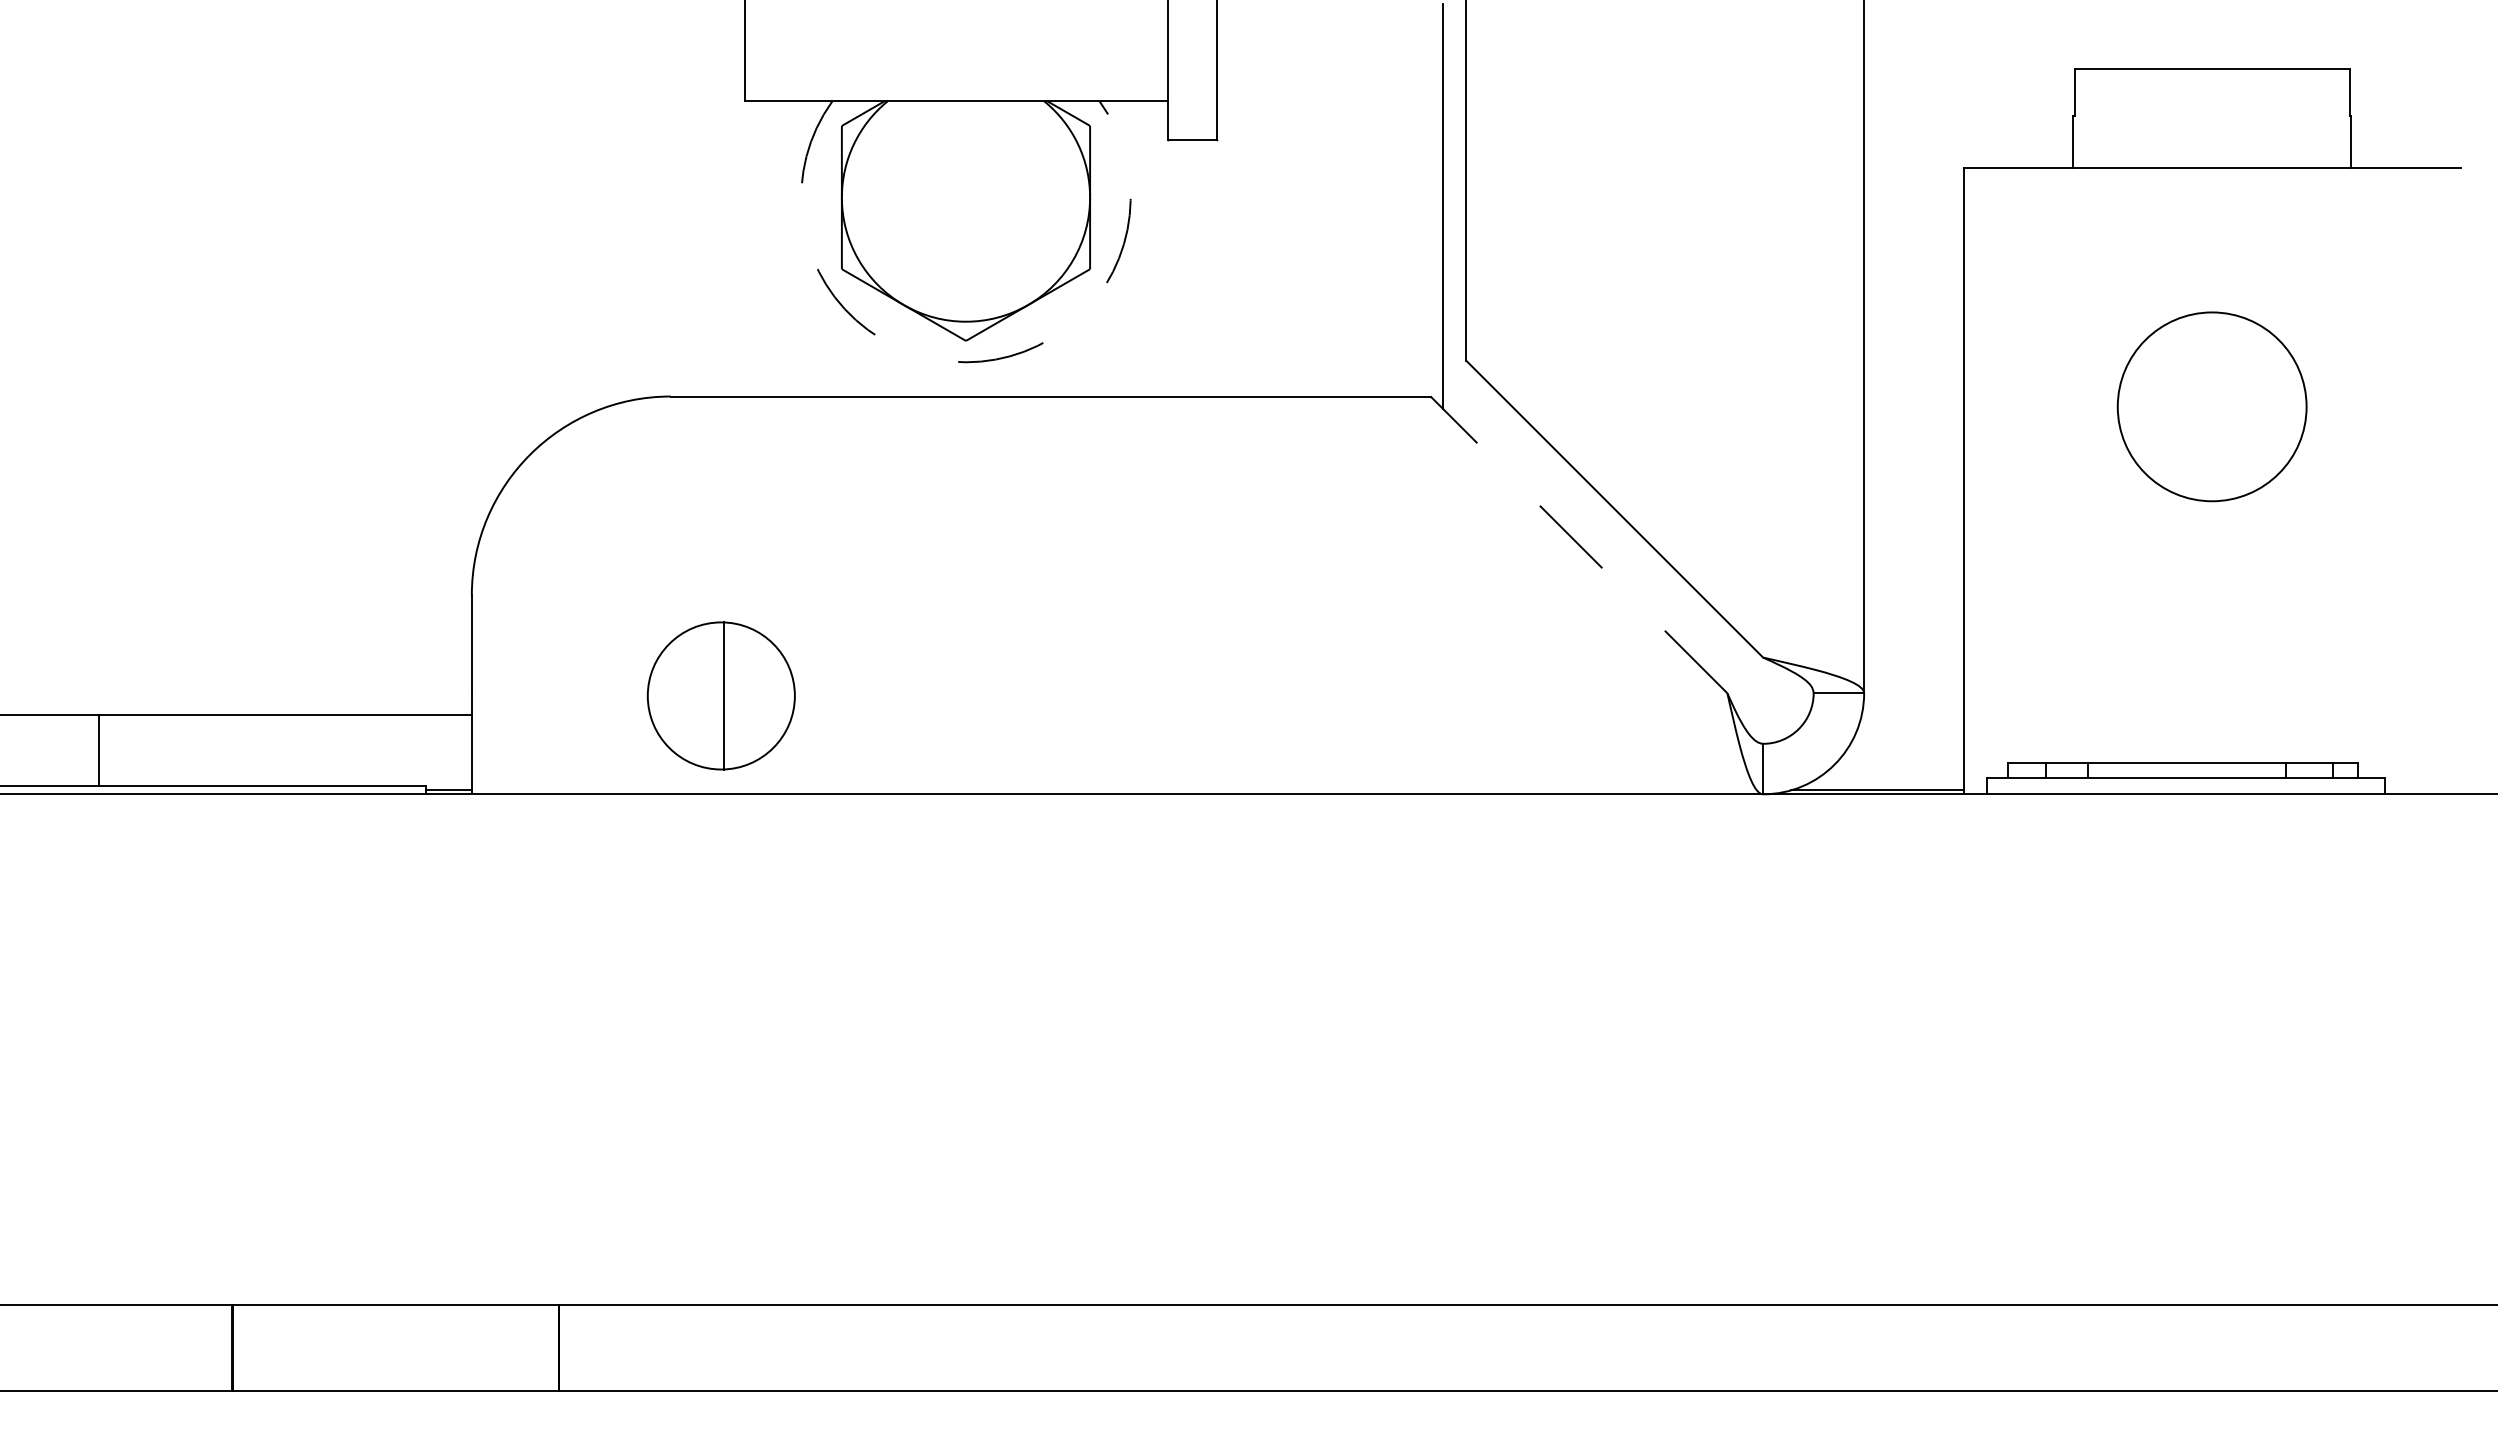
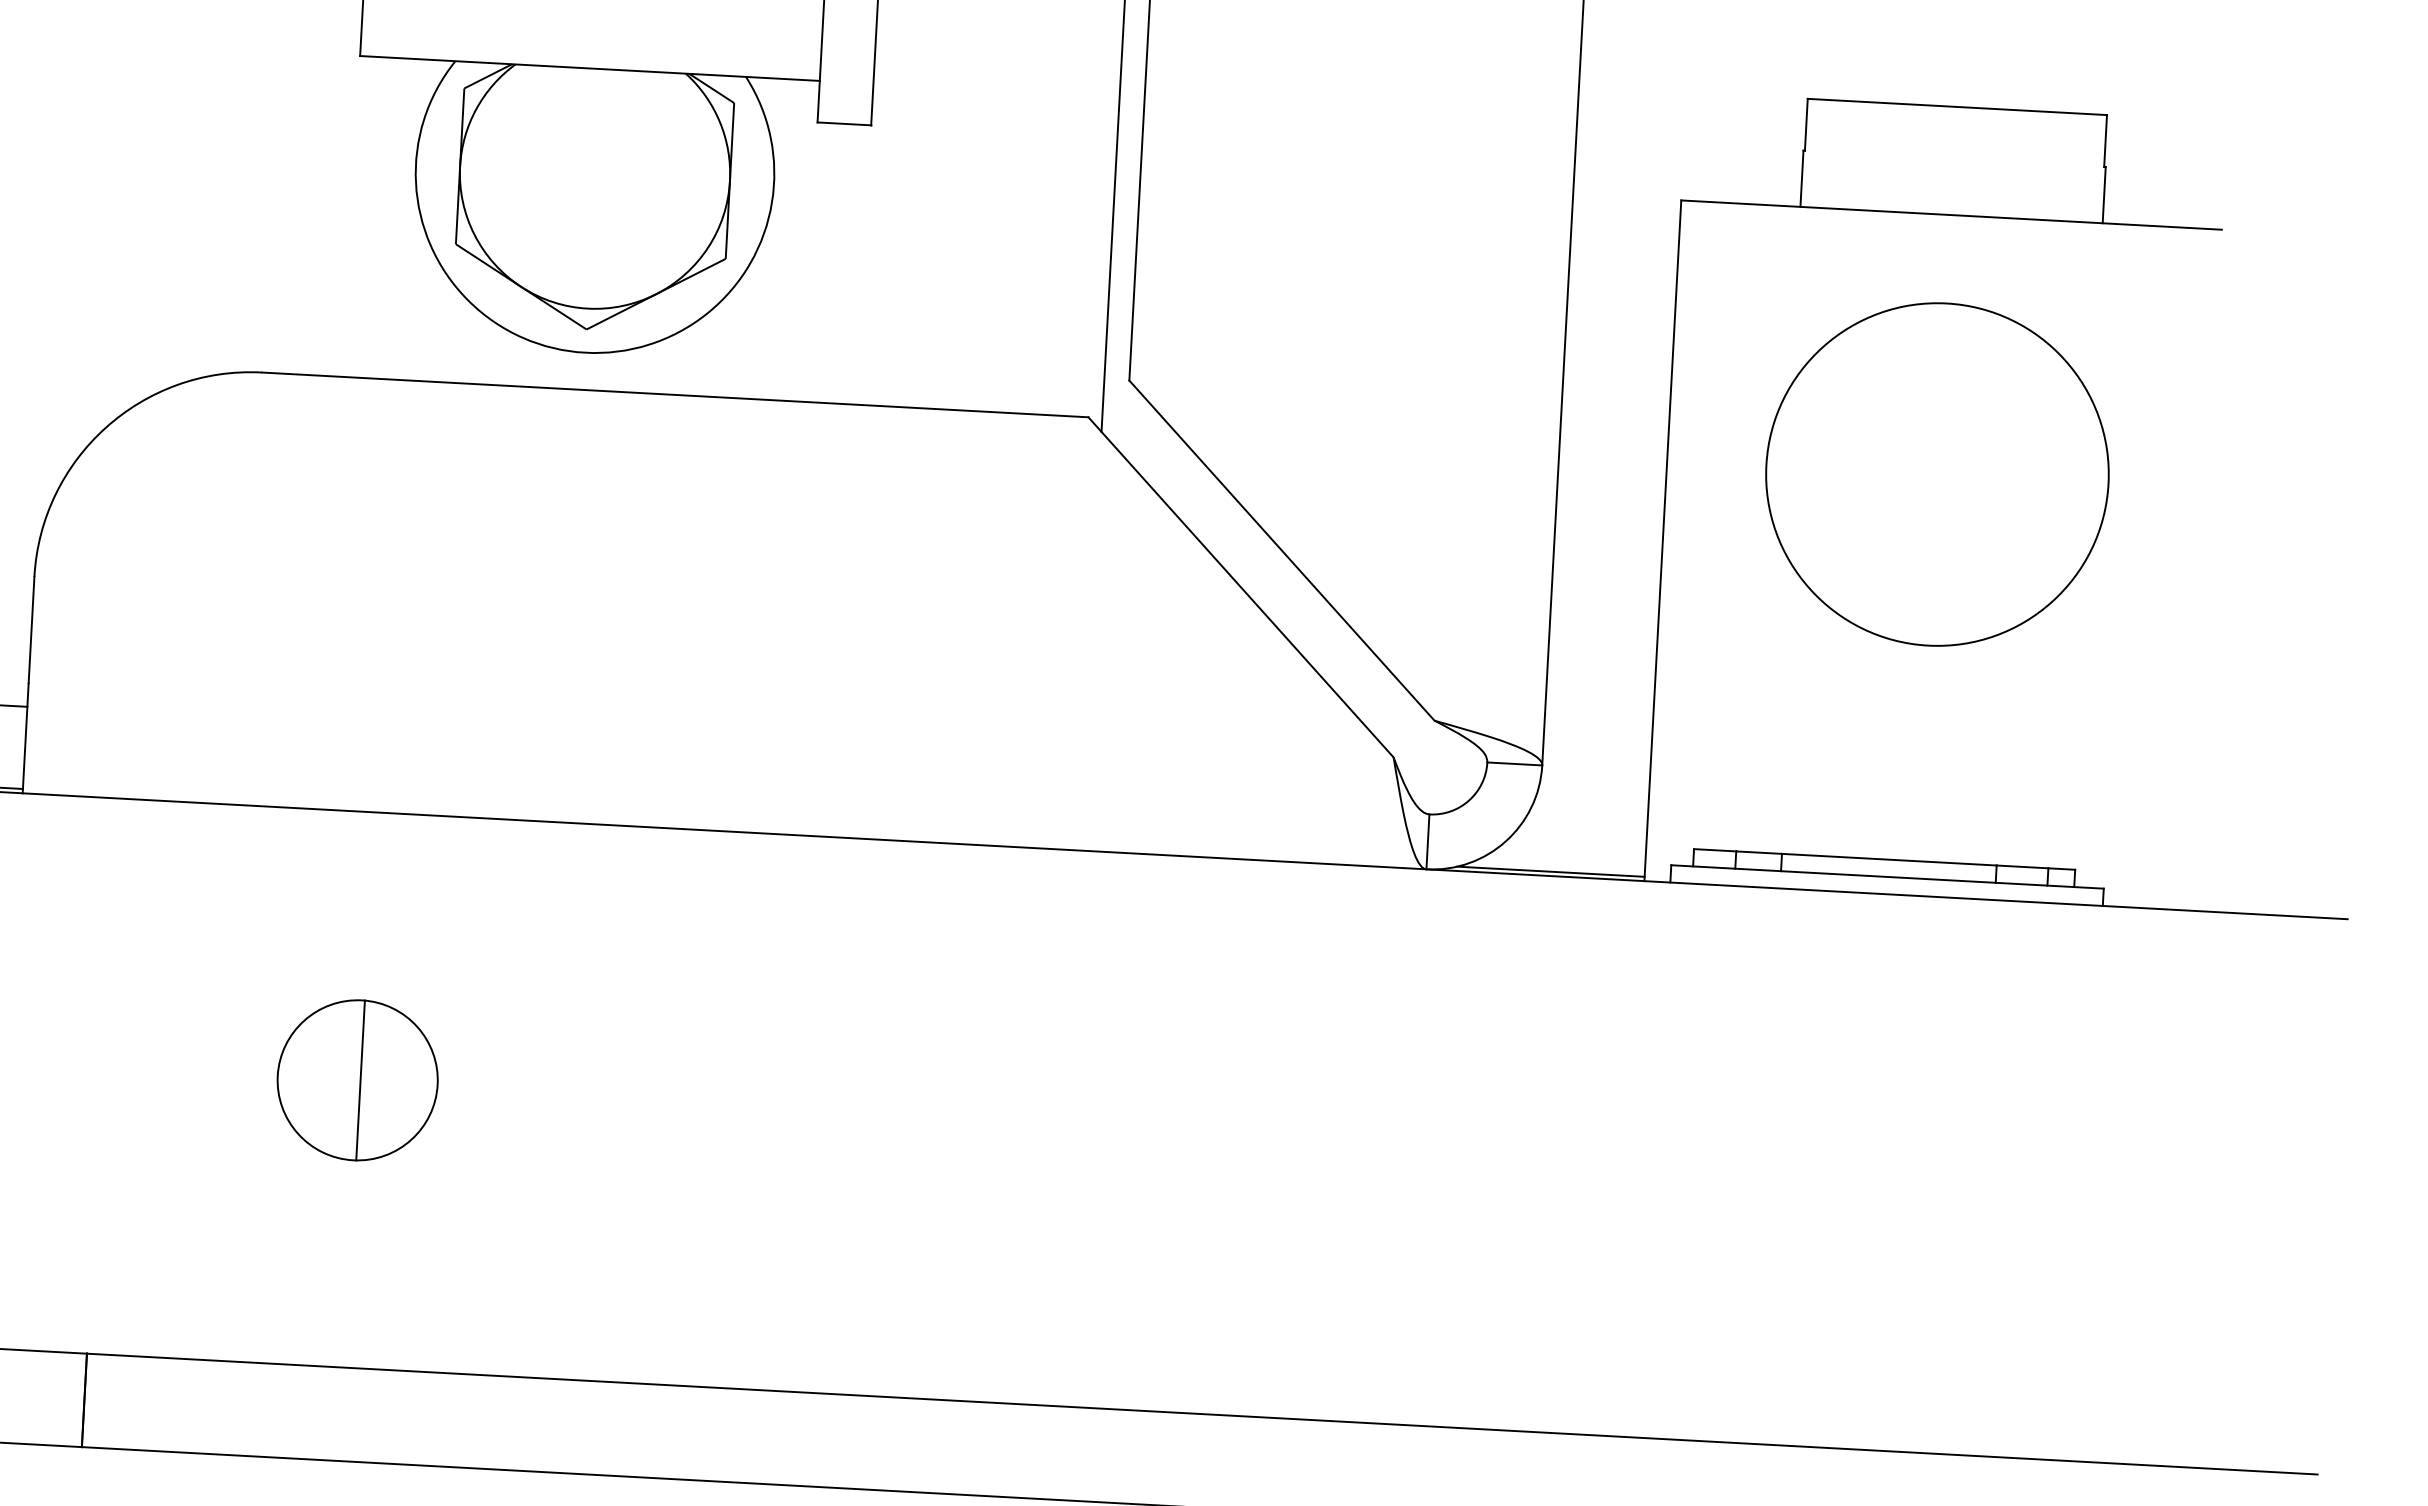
arc: (966, 362) -> (585, 352), dashed -> solid
circle: (2211, 406) -> (1936, 474), size x1.67
line: (1579, 544) -> (1241, 586), dashed -> solid
part: (720, 695) -> (356, 1079), moved

